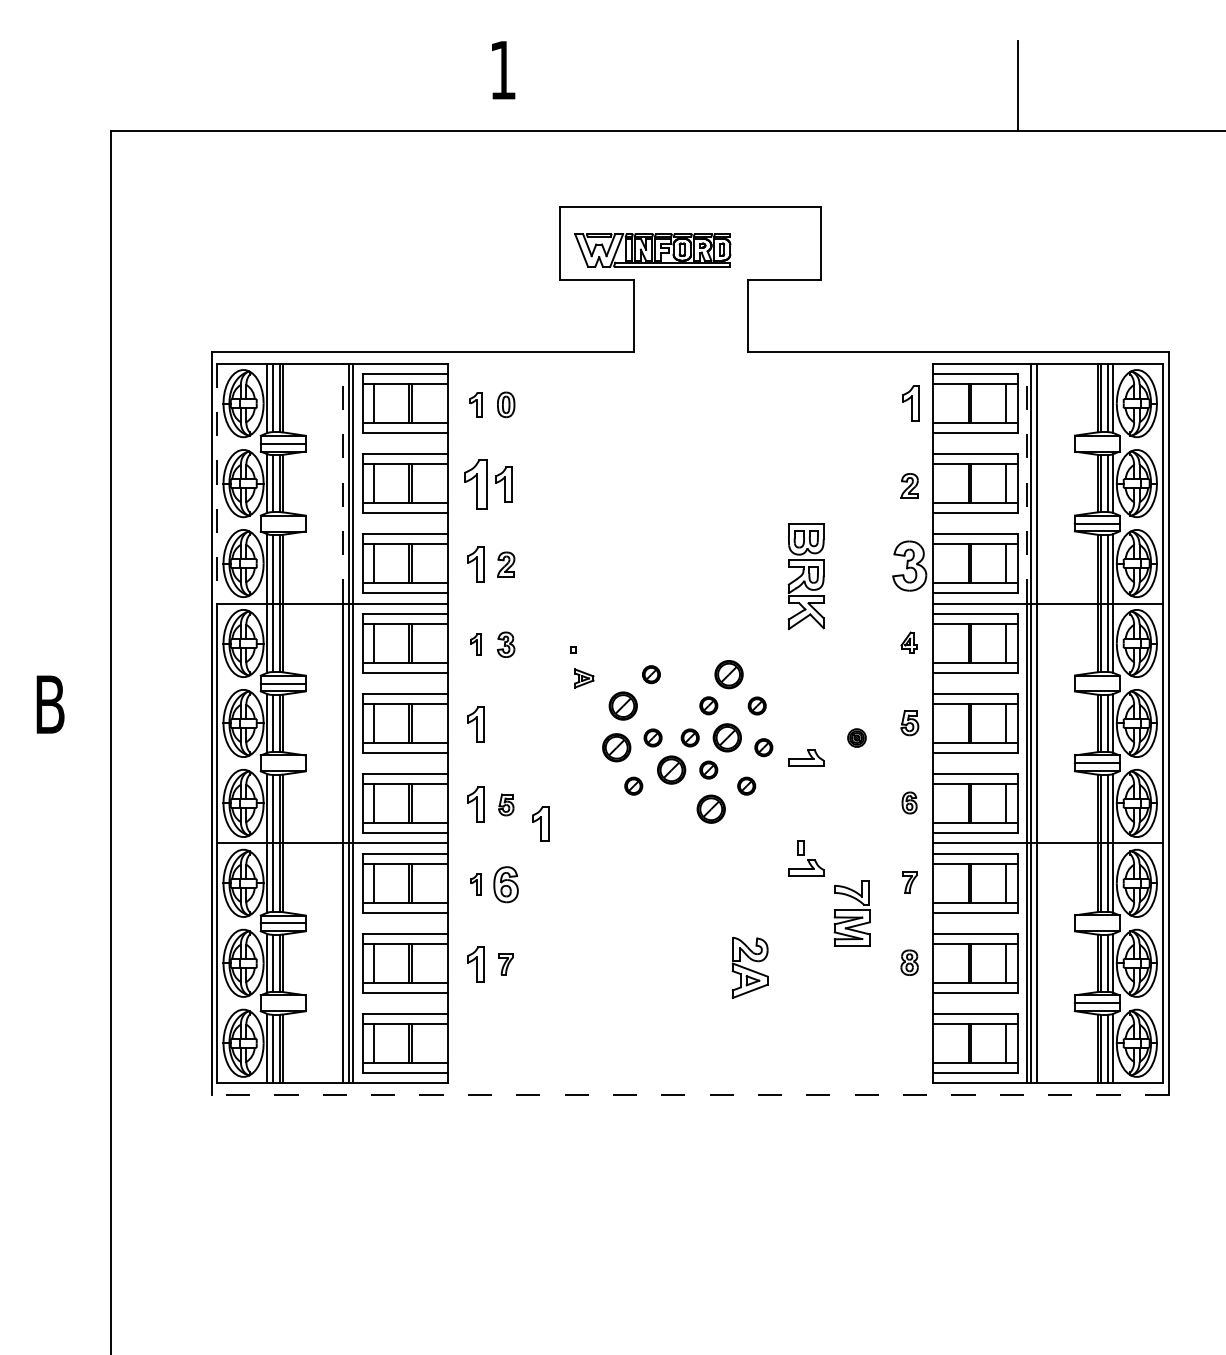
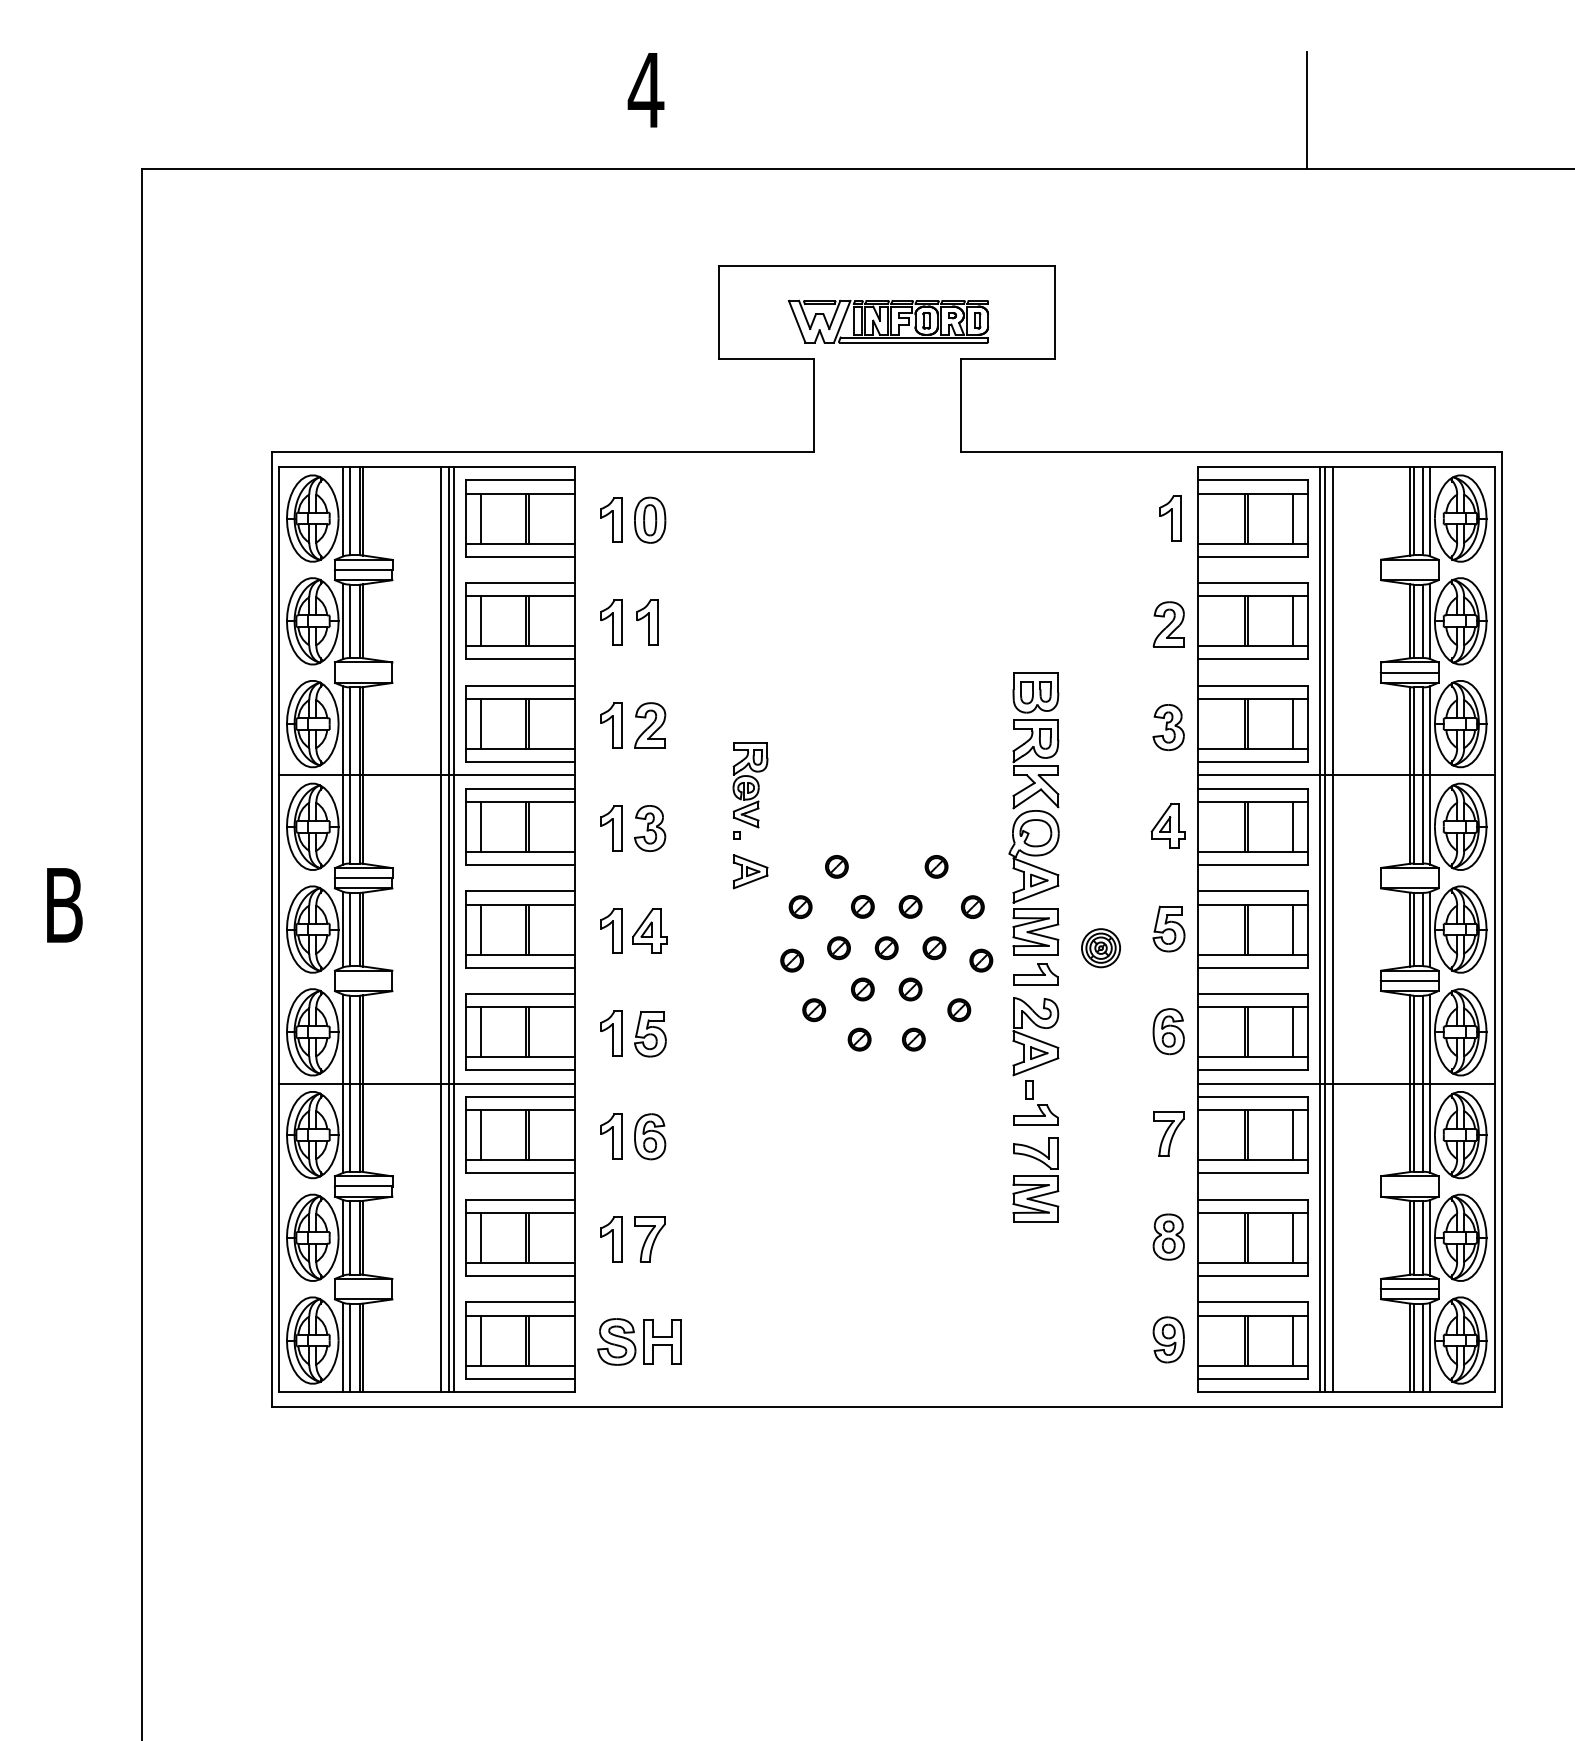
text: (502, 70) -> (645, 90), 1 -> 4
part: (652, 250) -> (888, 321), moved
part: (476, 404) -> (611, 519), size x1.43
part: (506, 404) -> (650, 519), size x1.43
line: (342, 482) -> (440, 620), dashed -> solid
line: (1027, 482) -> (1319, 620), dashed -> solid
line: (216, 483) -> (278, 621), dashed -> solid
part: (476, 484) -> (611, 622), size x0.71
part: (909, 486) -> (1168, 624), size x1.43
part: (506, 564) -> (650, 725), size x1.43
part: (909, 566) -> (1168, 727), size x0.71
part: (584, 611) -> (750, 785), added
part: (908, 642) -> (1167, 825), size x1.67
part: (476, 644) -> (611, 828), size x1.67
part: (506, 644) -> (650, 828), size x1.43
part: (728, 674) -> (936, 866), size x0.62
part: (584, 678) -> (750, 871), size x1.43
part: (804, 686) -> (1033, 882), added
part: (623, 705) -> (800, 906), size x0.62
part: (671, 705) -> (862, 906), added
part: (909, 722) -> (1168, 928), size x1.43
part: (505, 724) -> (649, 930), added
part: (727, 738) -> (934, 948), size x0.62
part: (856, 738) -> (1100, 948), size x1.67
part: (616, 747) -> (791, 960), size x0.62
part: (671, 770) -> (862, 989), size x0.62
part: (909, 802) -> (1168, 1031), size x1.67
part: (506, 805) -> (650, 1034), size x1.67
part: (669, 809) -> (859, 1039), added
part: (711, 809) -> (913, 1039), size x0.62
part: (540, 823) -> (694, 1058), removed
part: (909, 882) -> (1168, 1133), size x1.67
part: (476, 884) -> (611, 1136), size x1.67
part: (851, 913) -> (1035, 1179), moved
part: (909, 962) -> (1168, 1236), size x1.43
part: (505, 964) -> (649, 1239), size x1.67
part: (749, 967) -> (1035, 1036), moved
part: (909, 1042) -> (1168, 1339), added
part: (497, 1044) -> (639, 1341), added
line: (690, 1094) -> (886, 1406), dashed -> solid

